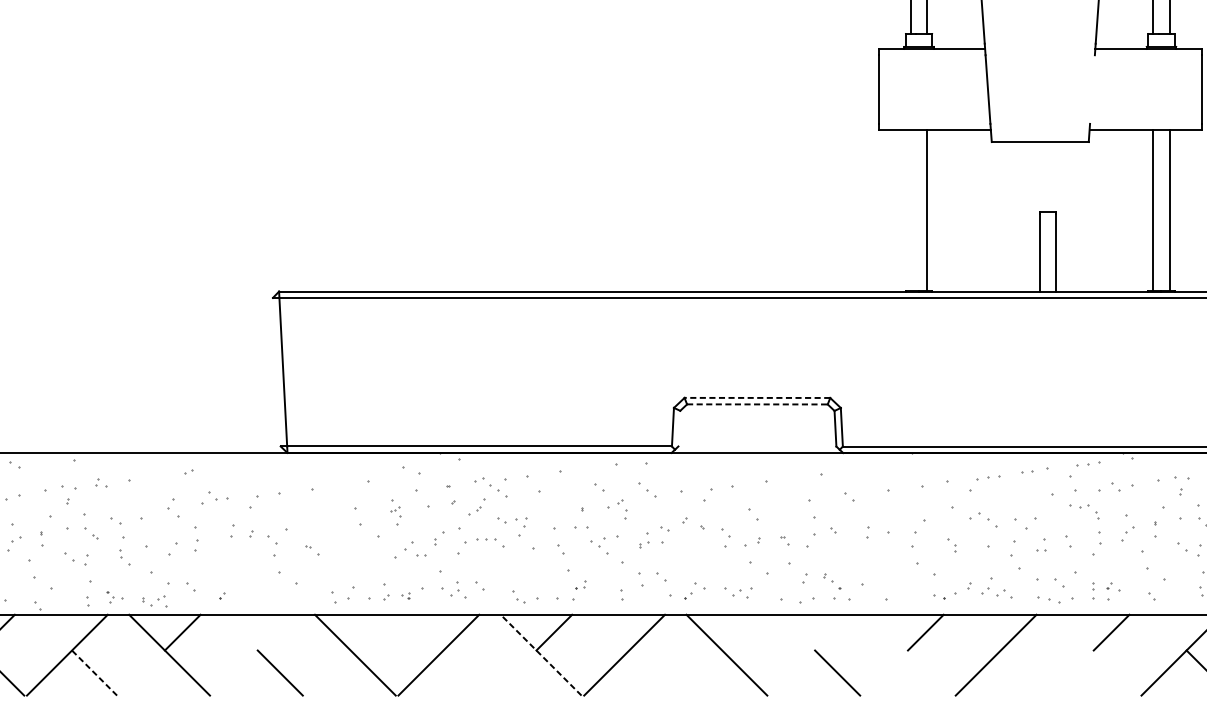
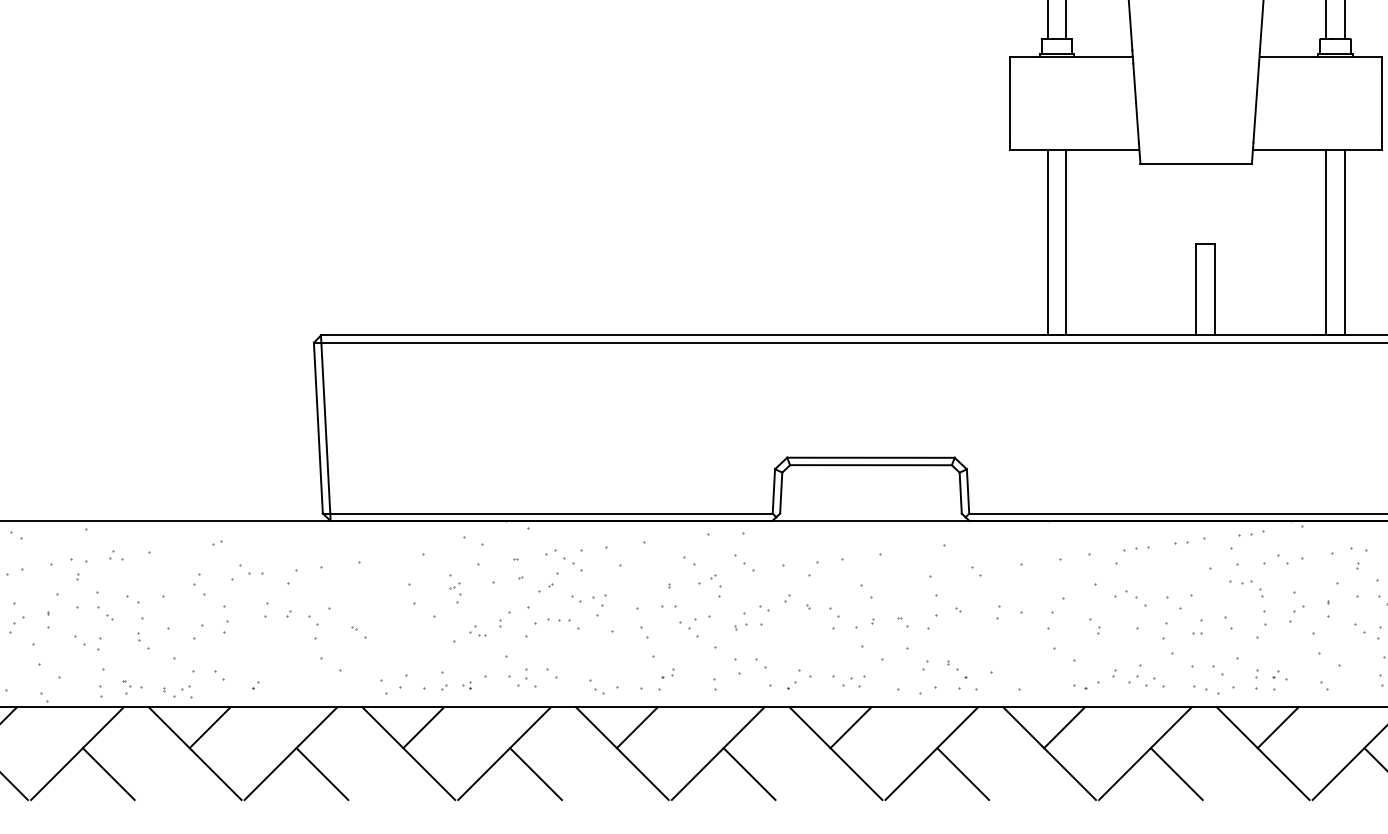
line: (1092, 88) -> (1256, 102), added
line: (910, 209) -> (1047, 241), added
line: (276, 371) -> (317, 427), added
line: (757, 397) -> (870, 457), dashed -> solid
line: (757, 404) -> (870, 465), dashed -> solid
line: (679, 428) -> (781, 492), added
part: (415, 548) -> (477, 630), size x0.62
line: (368, 632) -> (423, 727), added
line: (739, 632) -> (850, 727), added
line: (252, 655) -> (290, 753), added
line: (541, 655) -> (622, 753), dashed -> solid
line: (810, 655) -> (931, 753), added
line: (912, 655) -> (1049, 753), added
line: (1097, 655) -> (1262, 753), added
line: (94, 673) -> (108, 774), dashed -> solid
line: (465, 673) -> (535, 774), added
line: (651, 673) -> (749, 774), added
line: (1023, 673) -> (1176, 774), added

